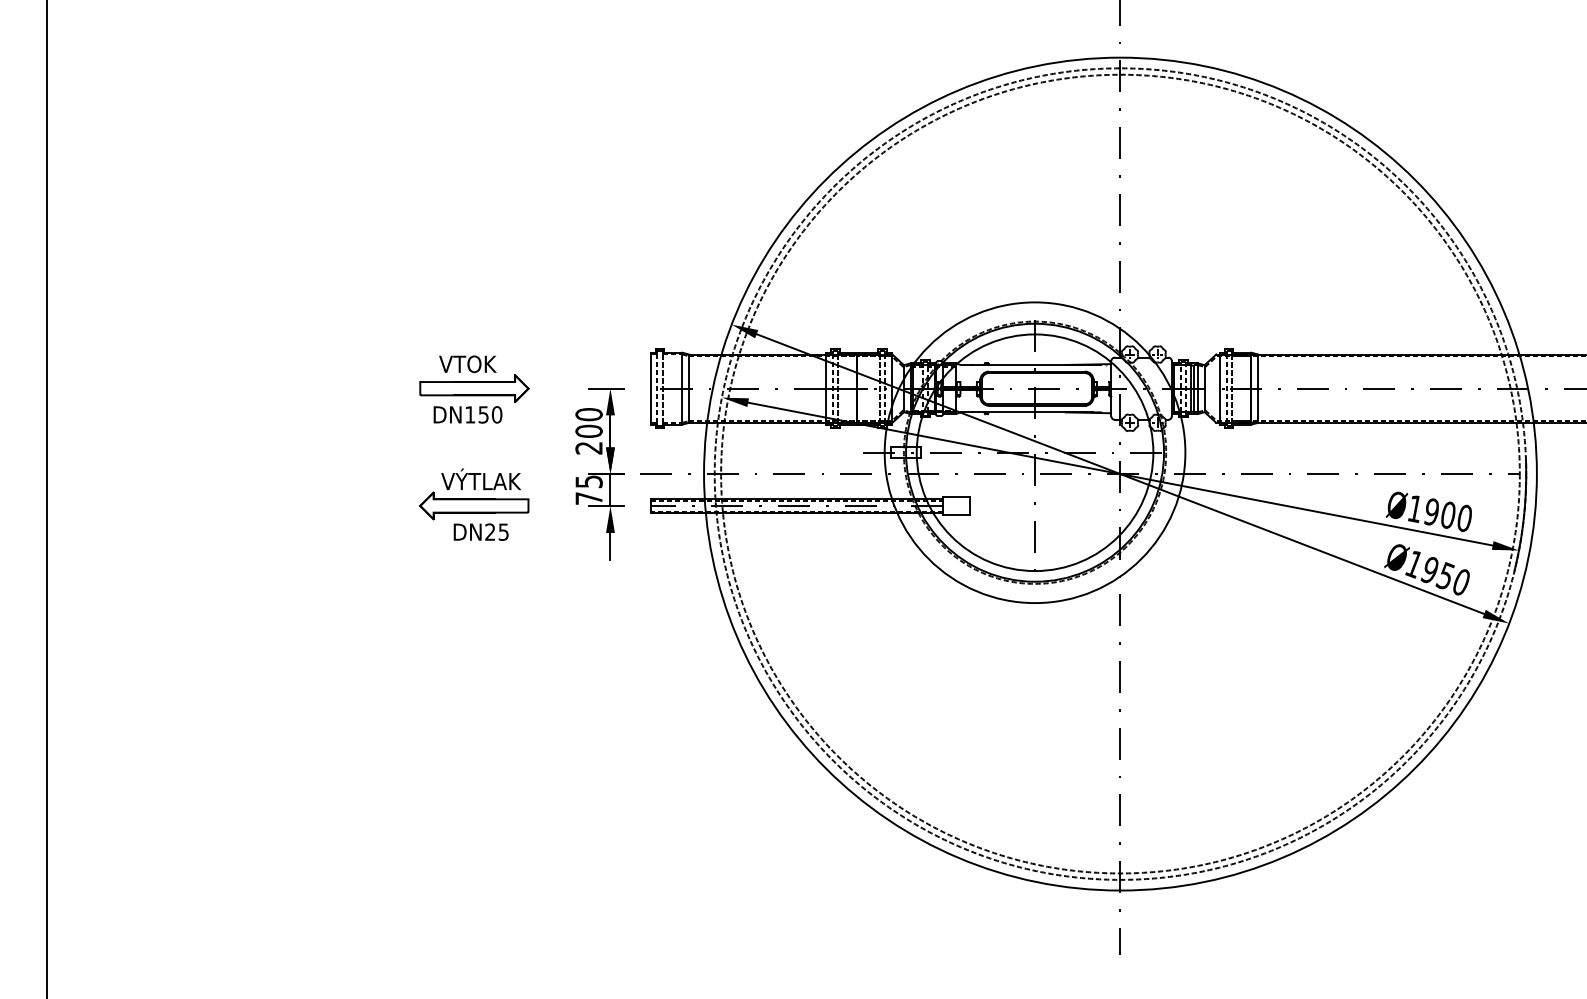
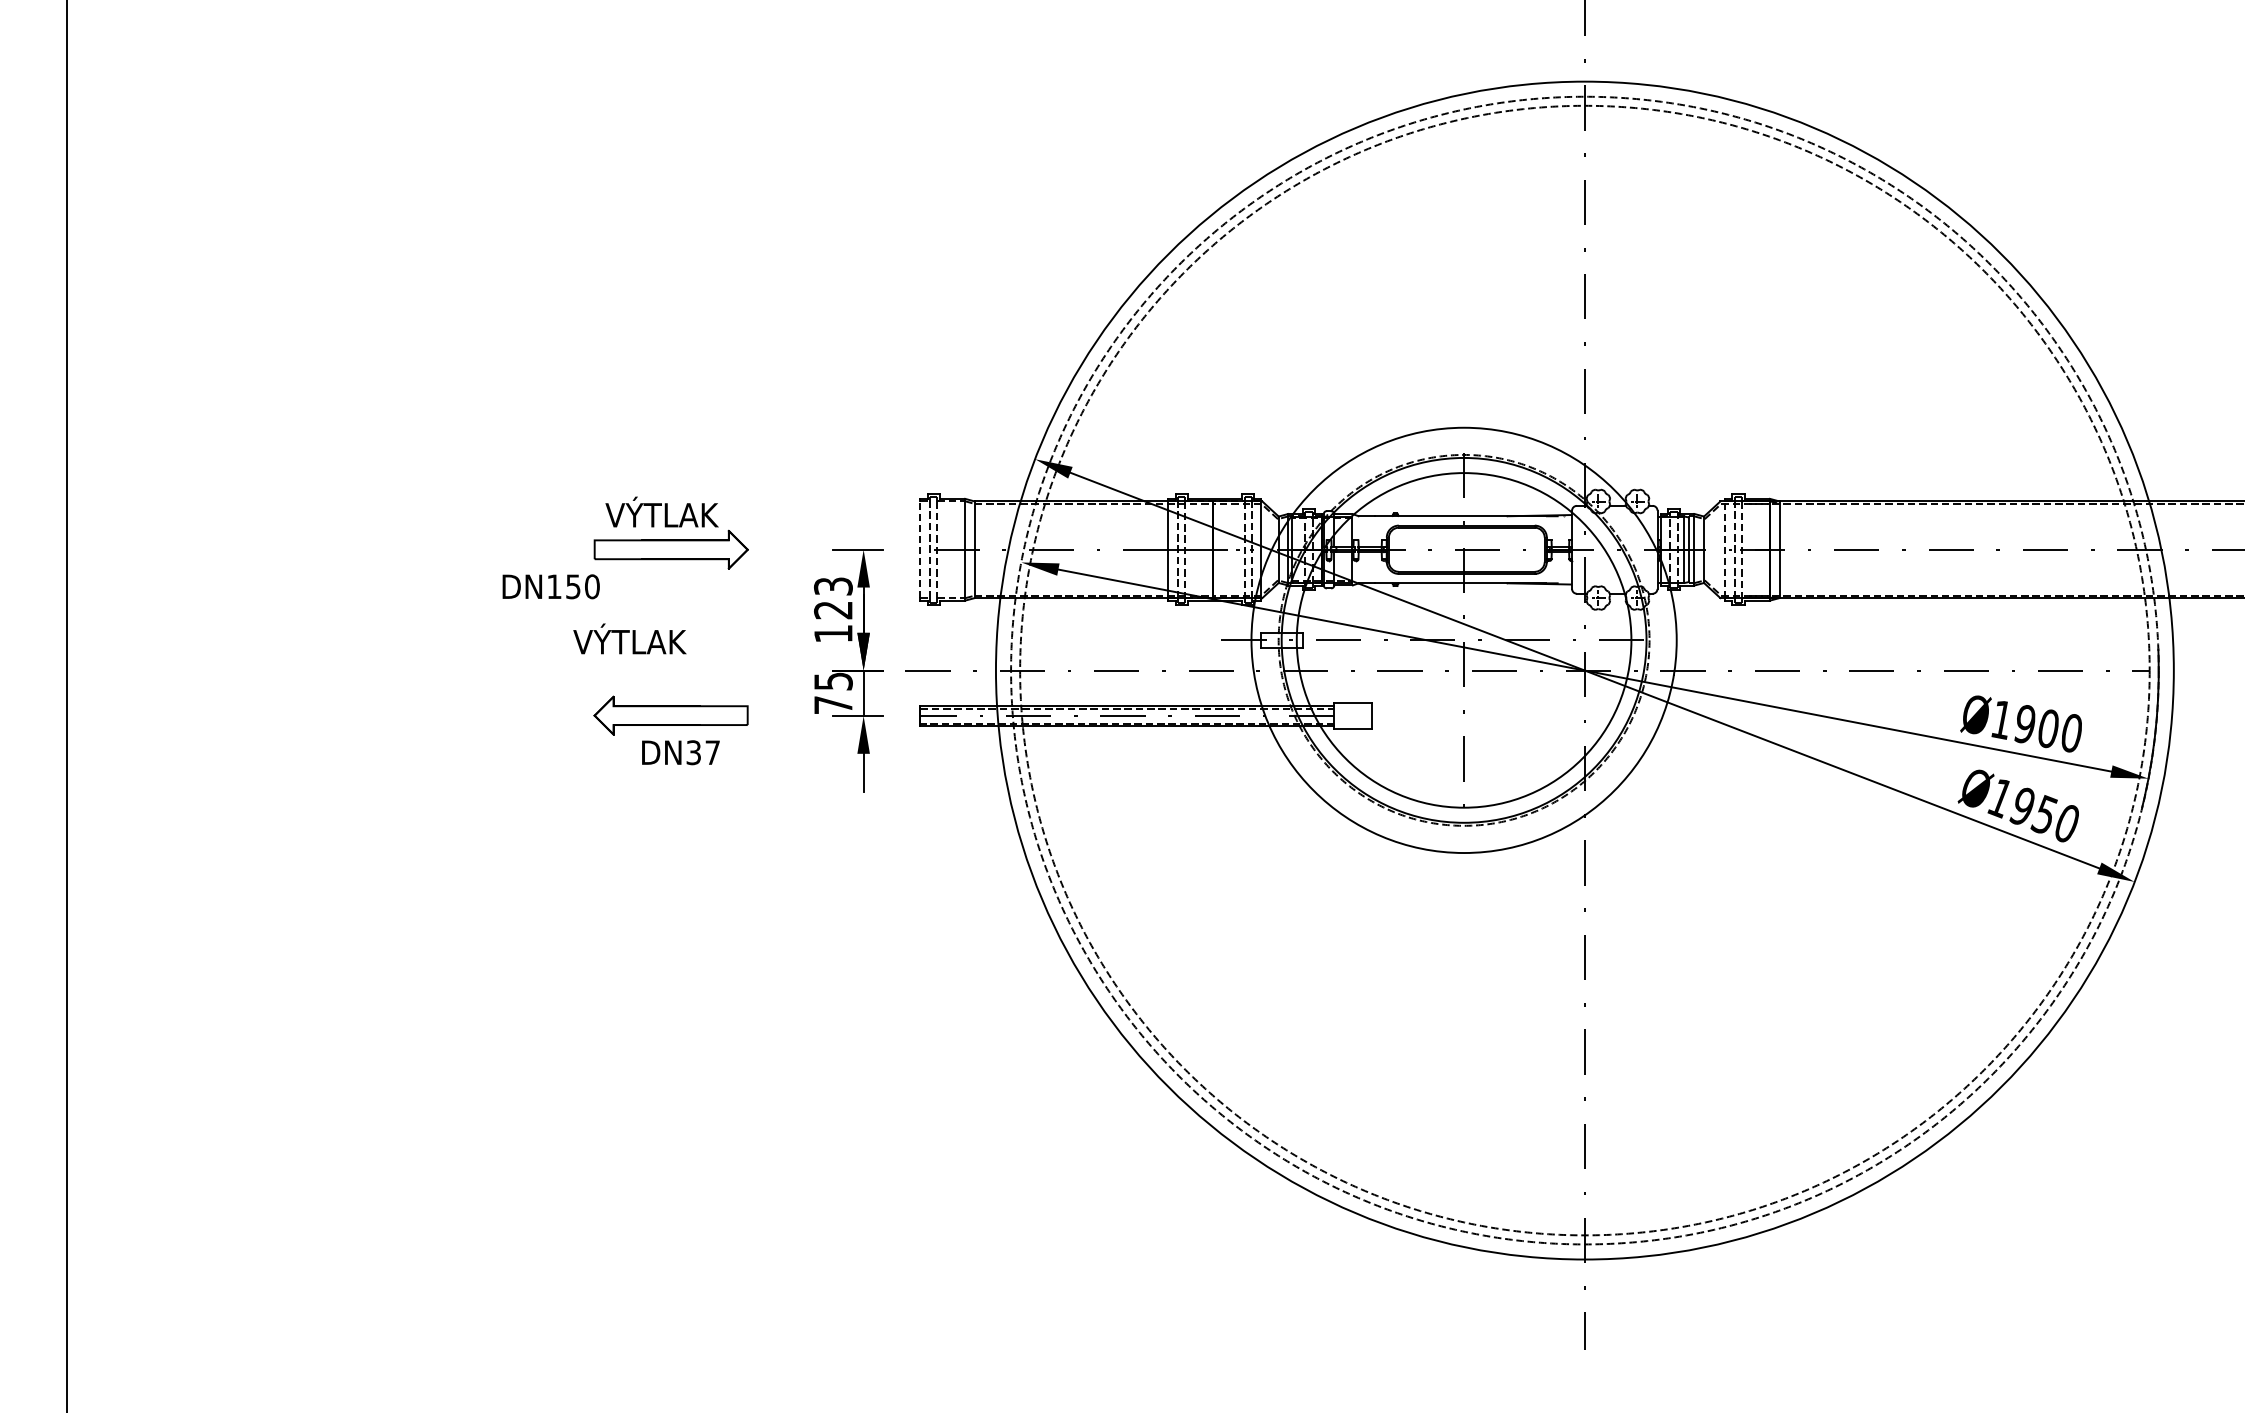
text: (467, 361) -> (661, 511), VTOK -> VÝTLAK
line: (650, 388) -> (920, 549), solid -> dashed
line: (1219, 388) -> (1725, 549), solid -> dashed
text: (467, 414) -> (550, 586), moved
text: (589, 430) -> (833, 609), 200 -> 123
text: (480, 478) -> (629, 638), moved
text: (496, 532) -> (702, 752), DN25 -> DN37

